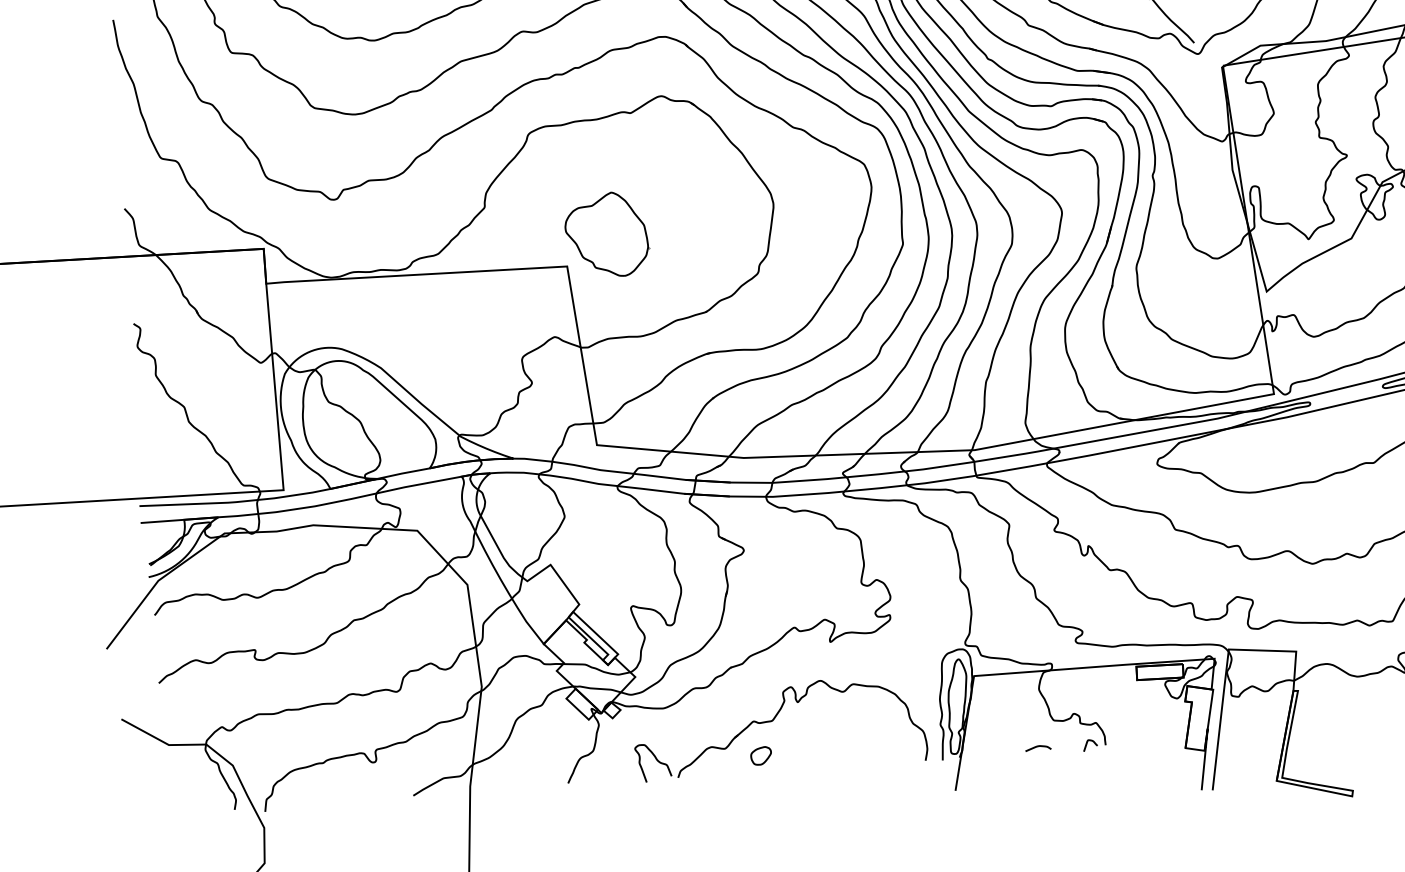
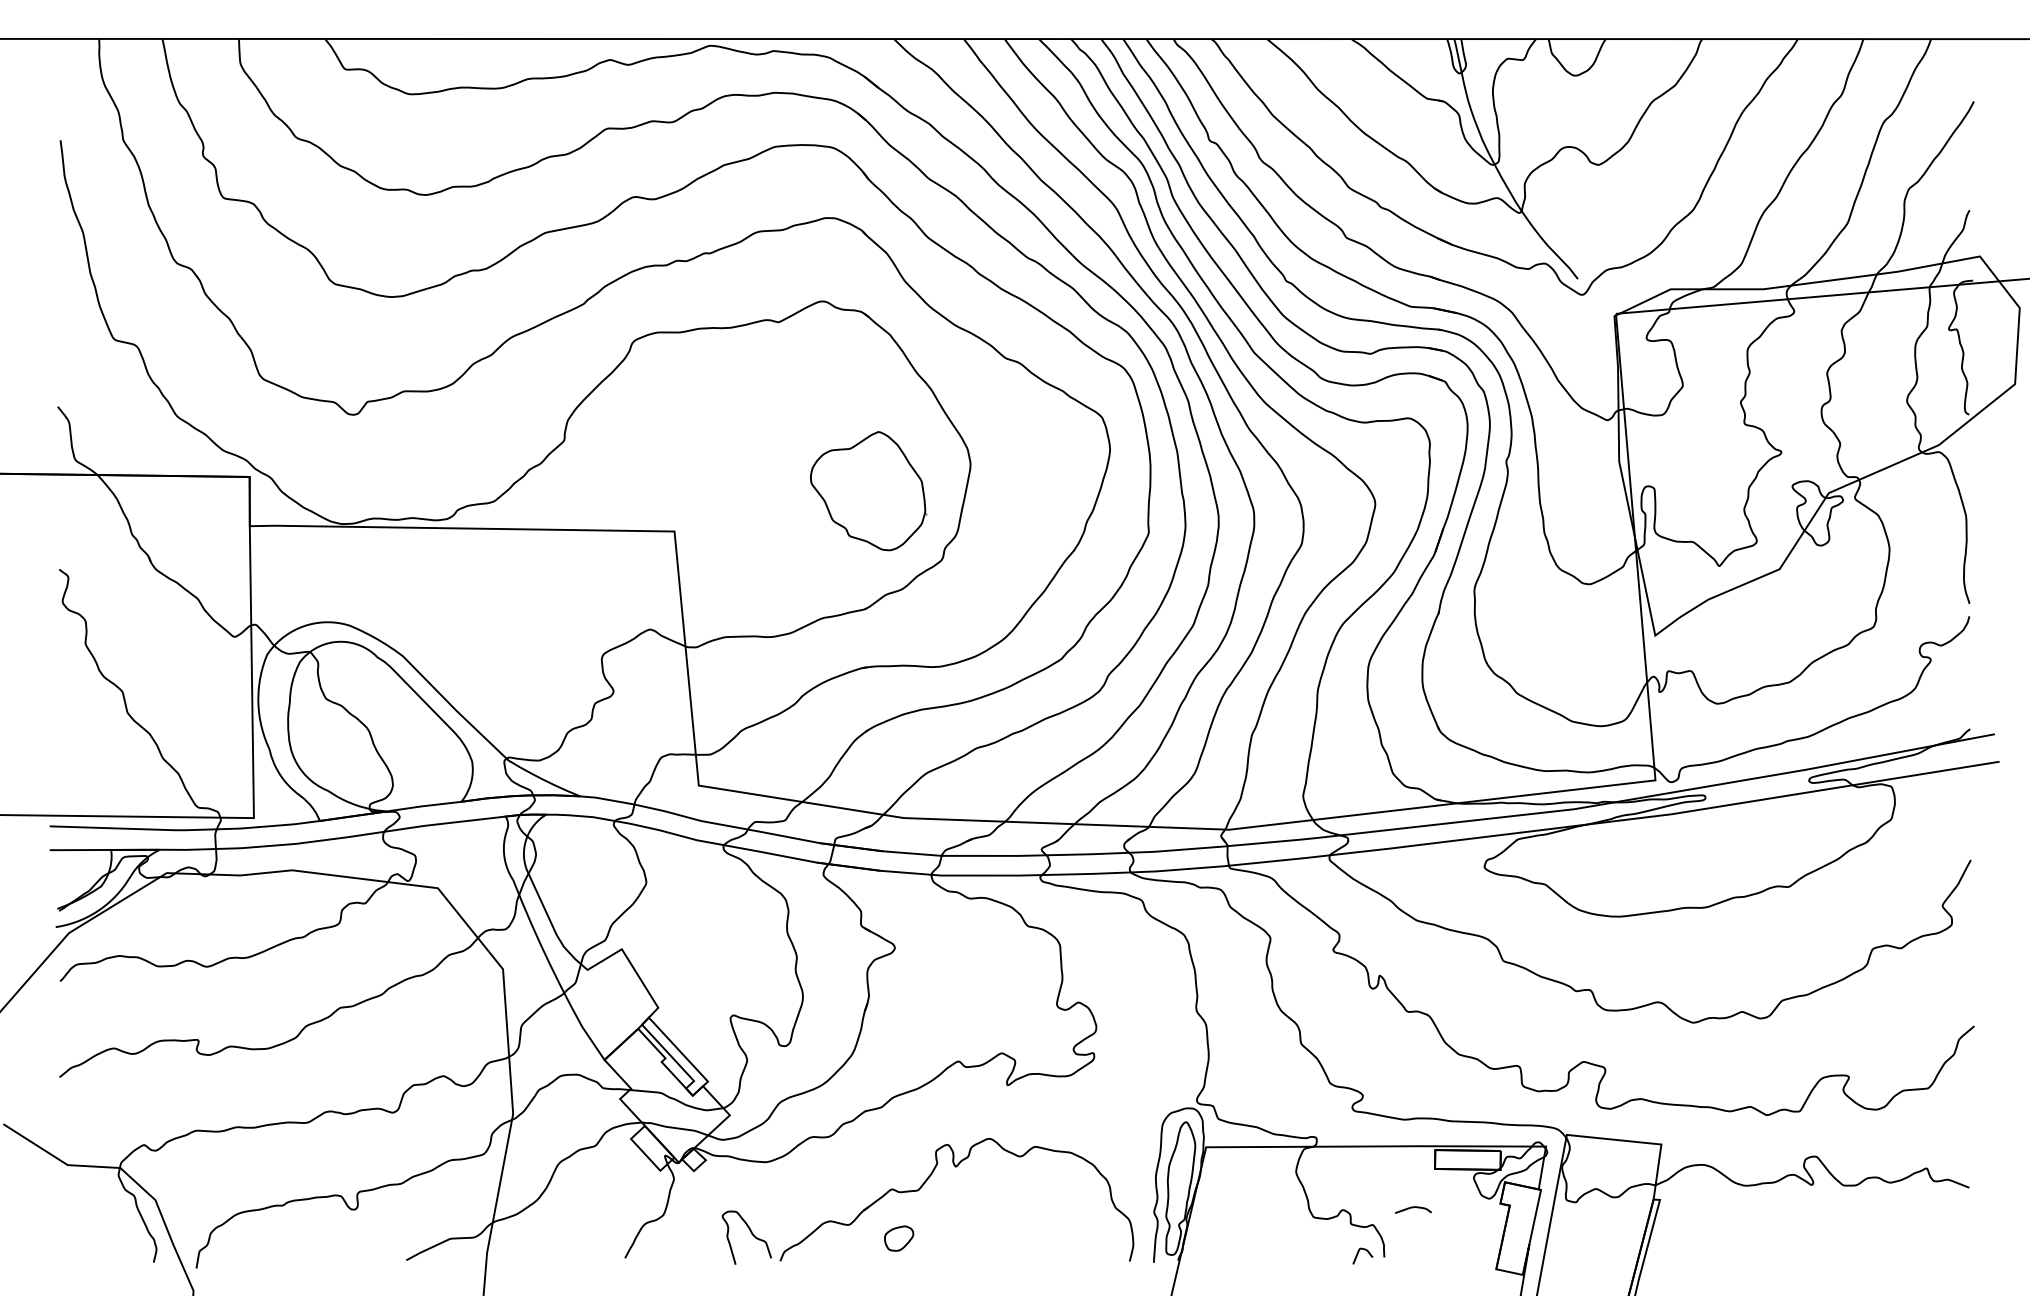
part: (606, 235) -> (868, 491), moved
curve: (1038, 747) -> (1413, 1208), moved

